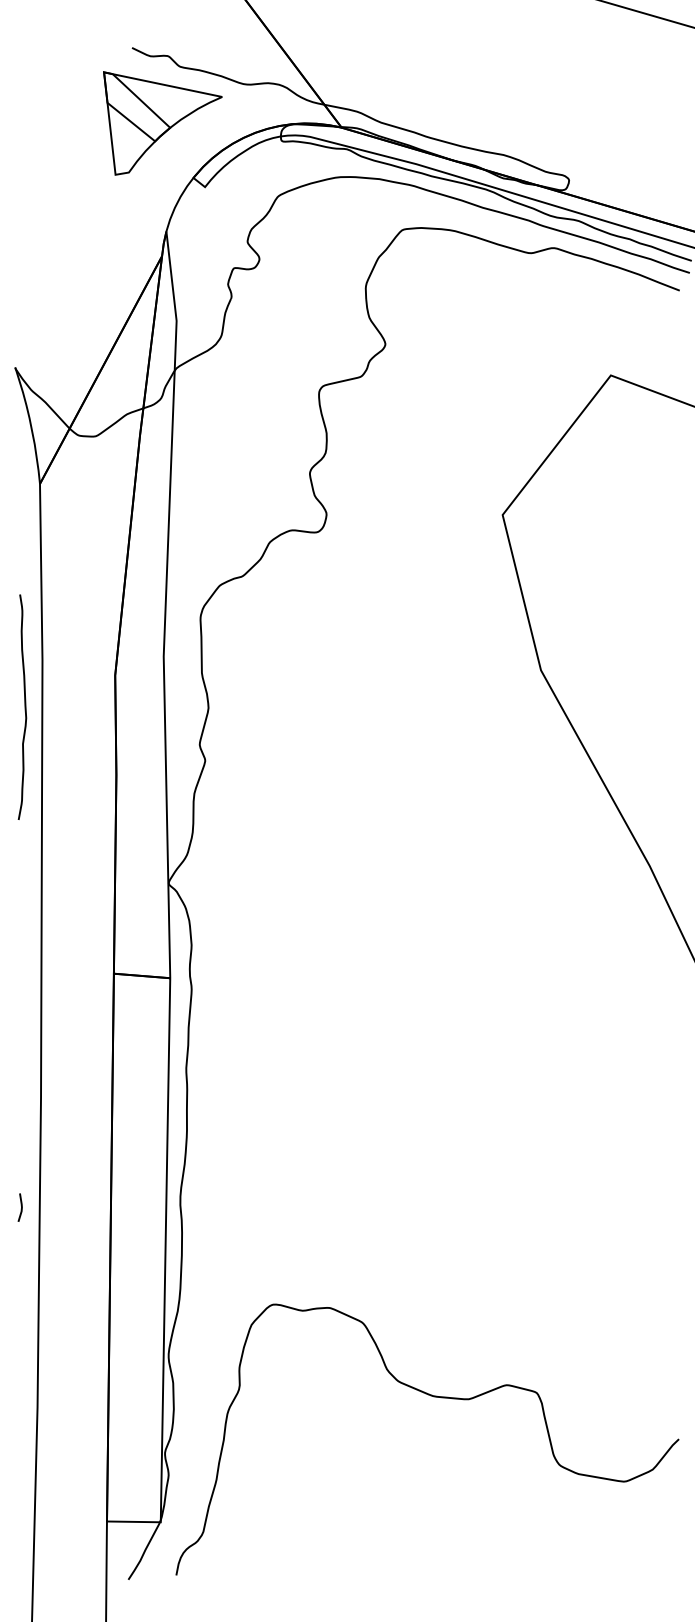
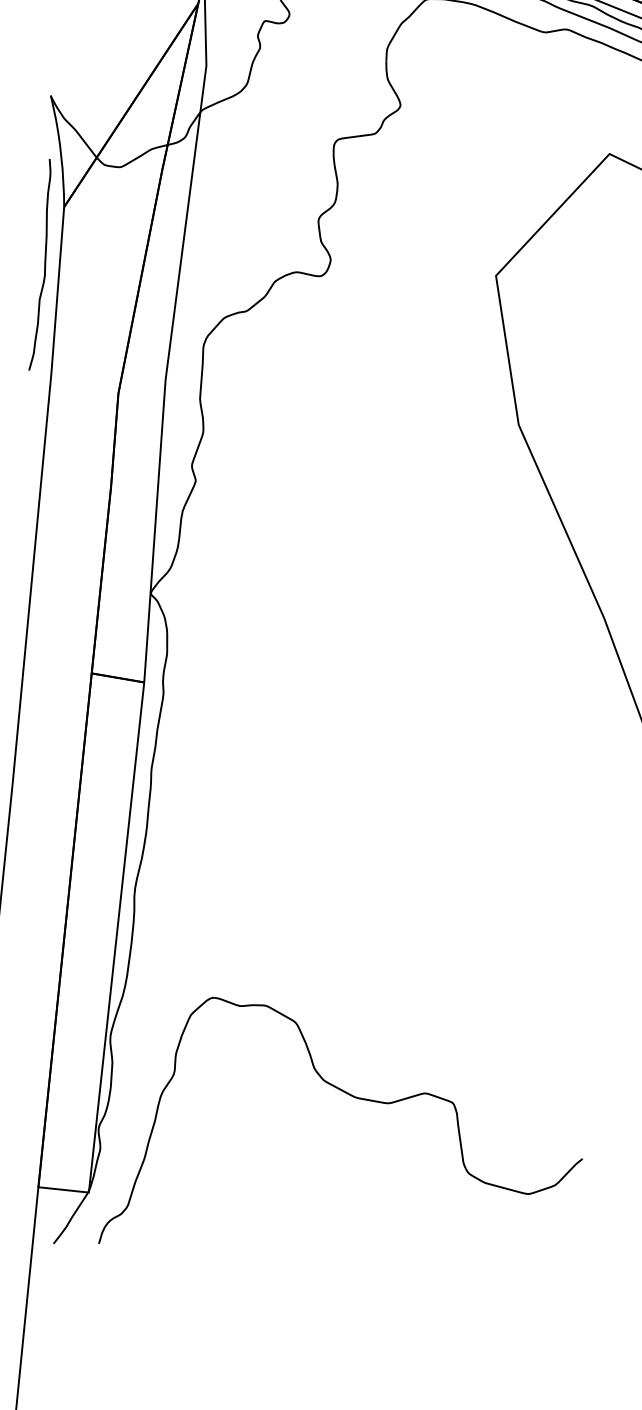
curve: (24, 706) -> (44, 264), moved

